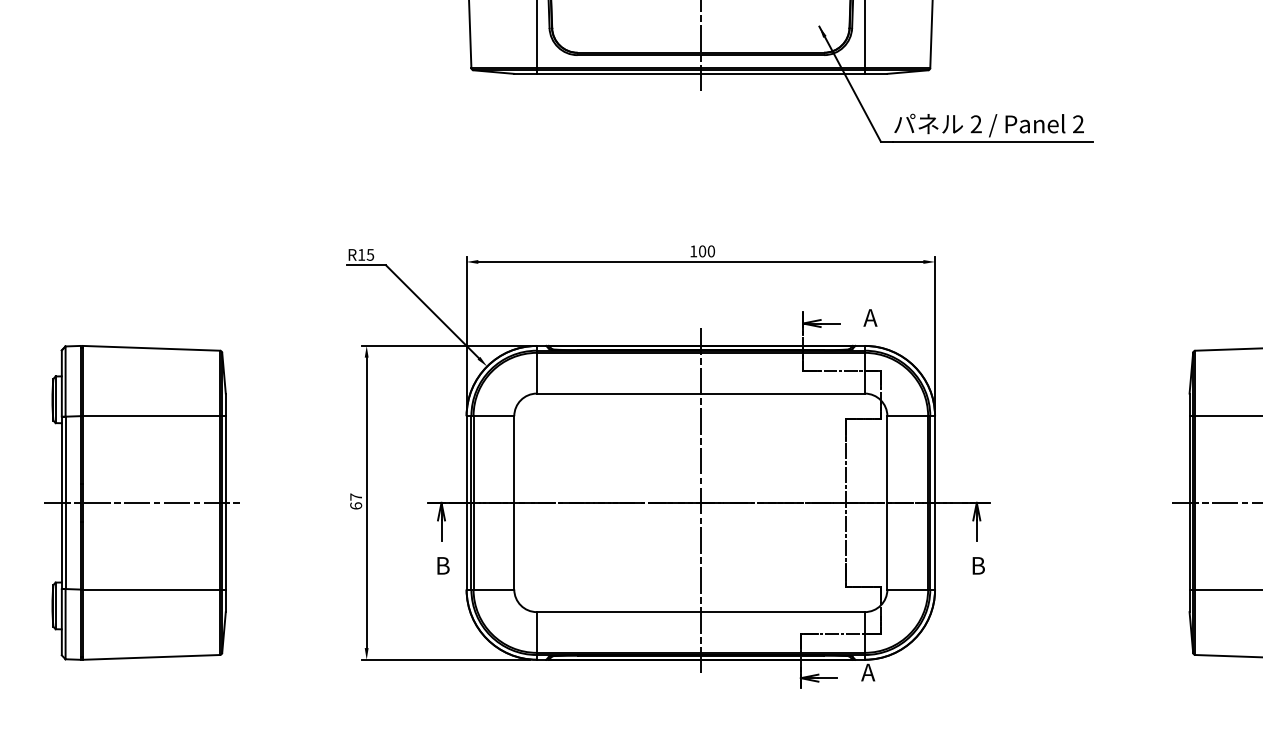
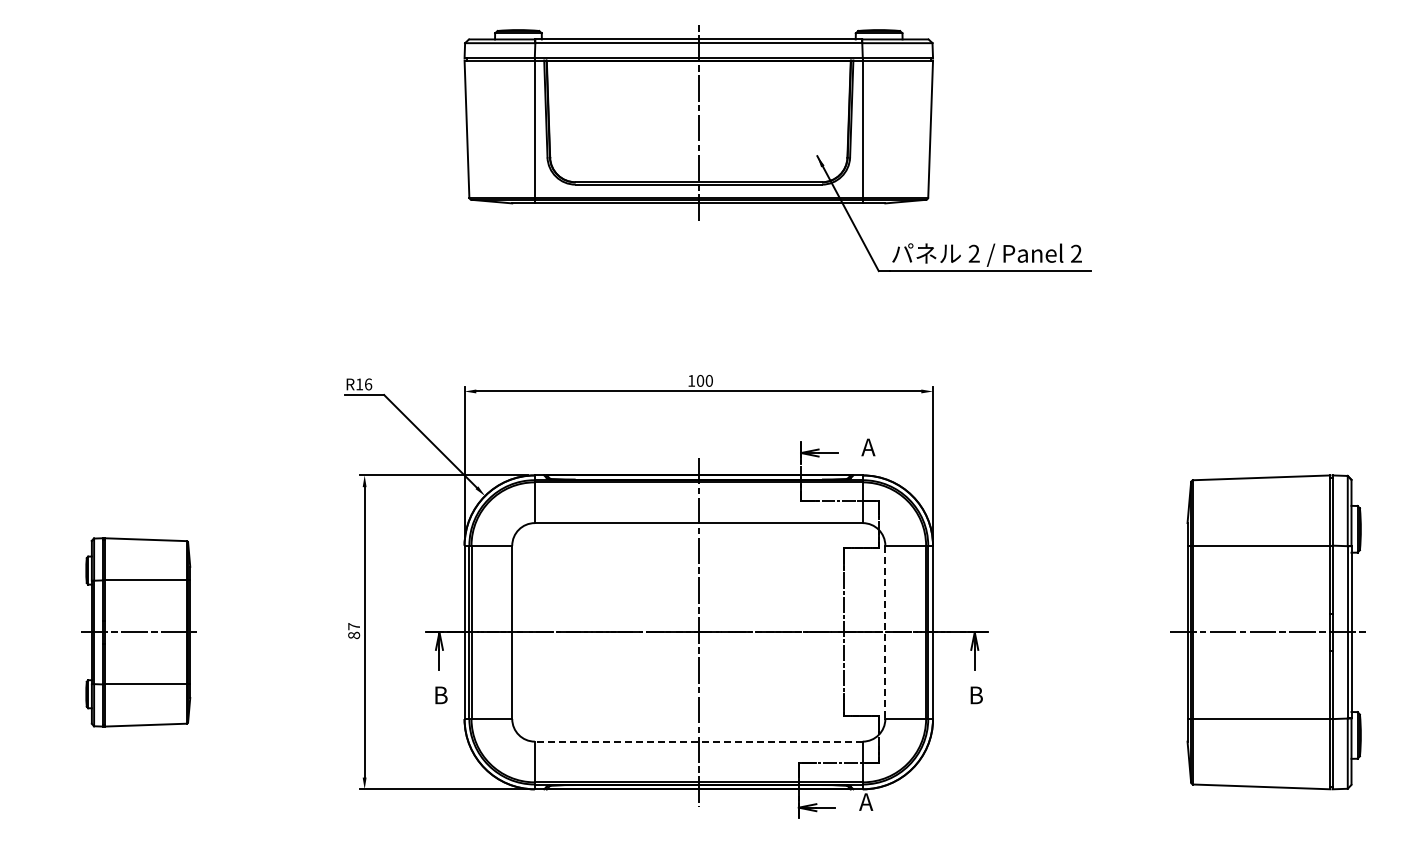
text: (370, 254) -> (368, 384), R15 -> R16
part: (141, 502) -> (139, 632), size x0.6
line: (887, 502) -> (885, 632), solid -> dashed
text: (355, 505) -> (353, 635), 67 -> 87
line: (700, 611) -> (698, 741), solid -> dashed

